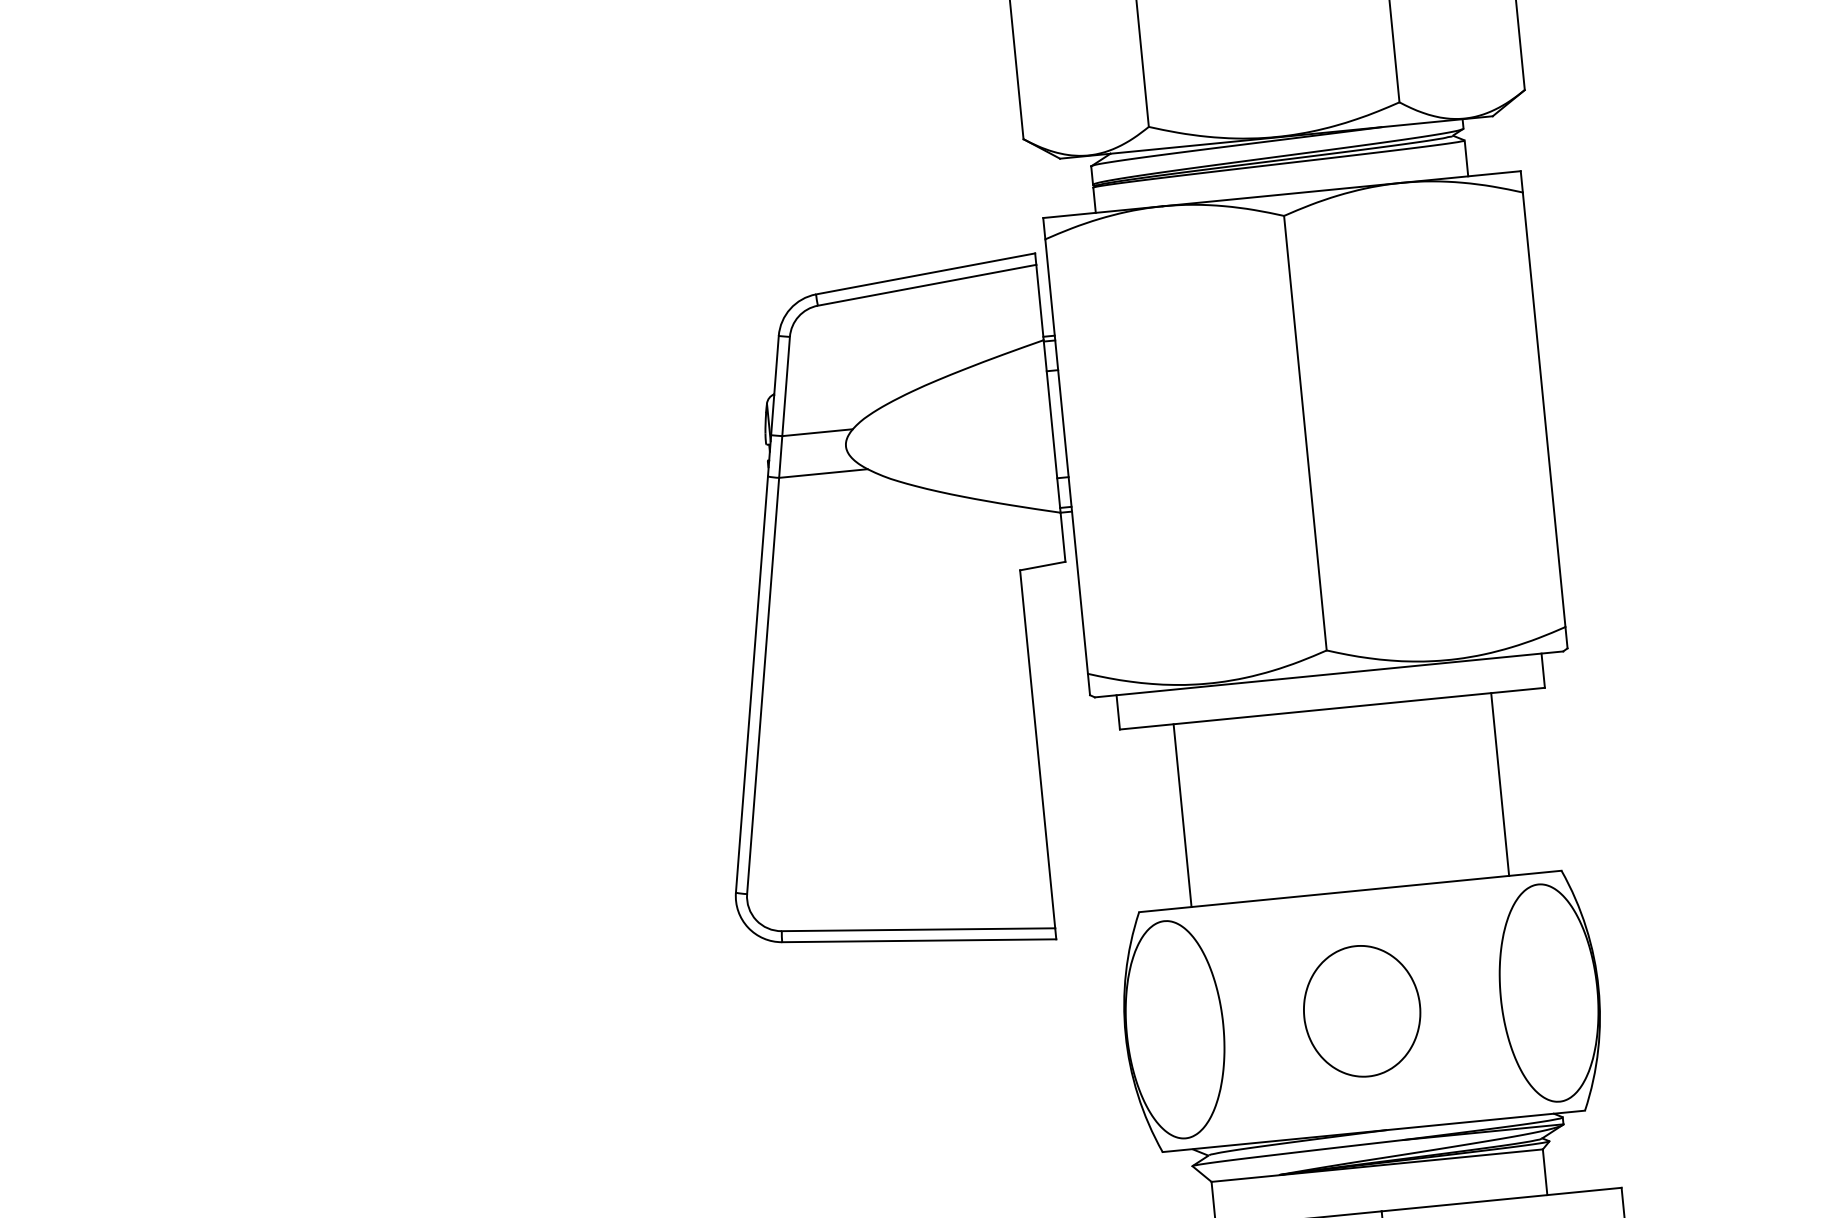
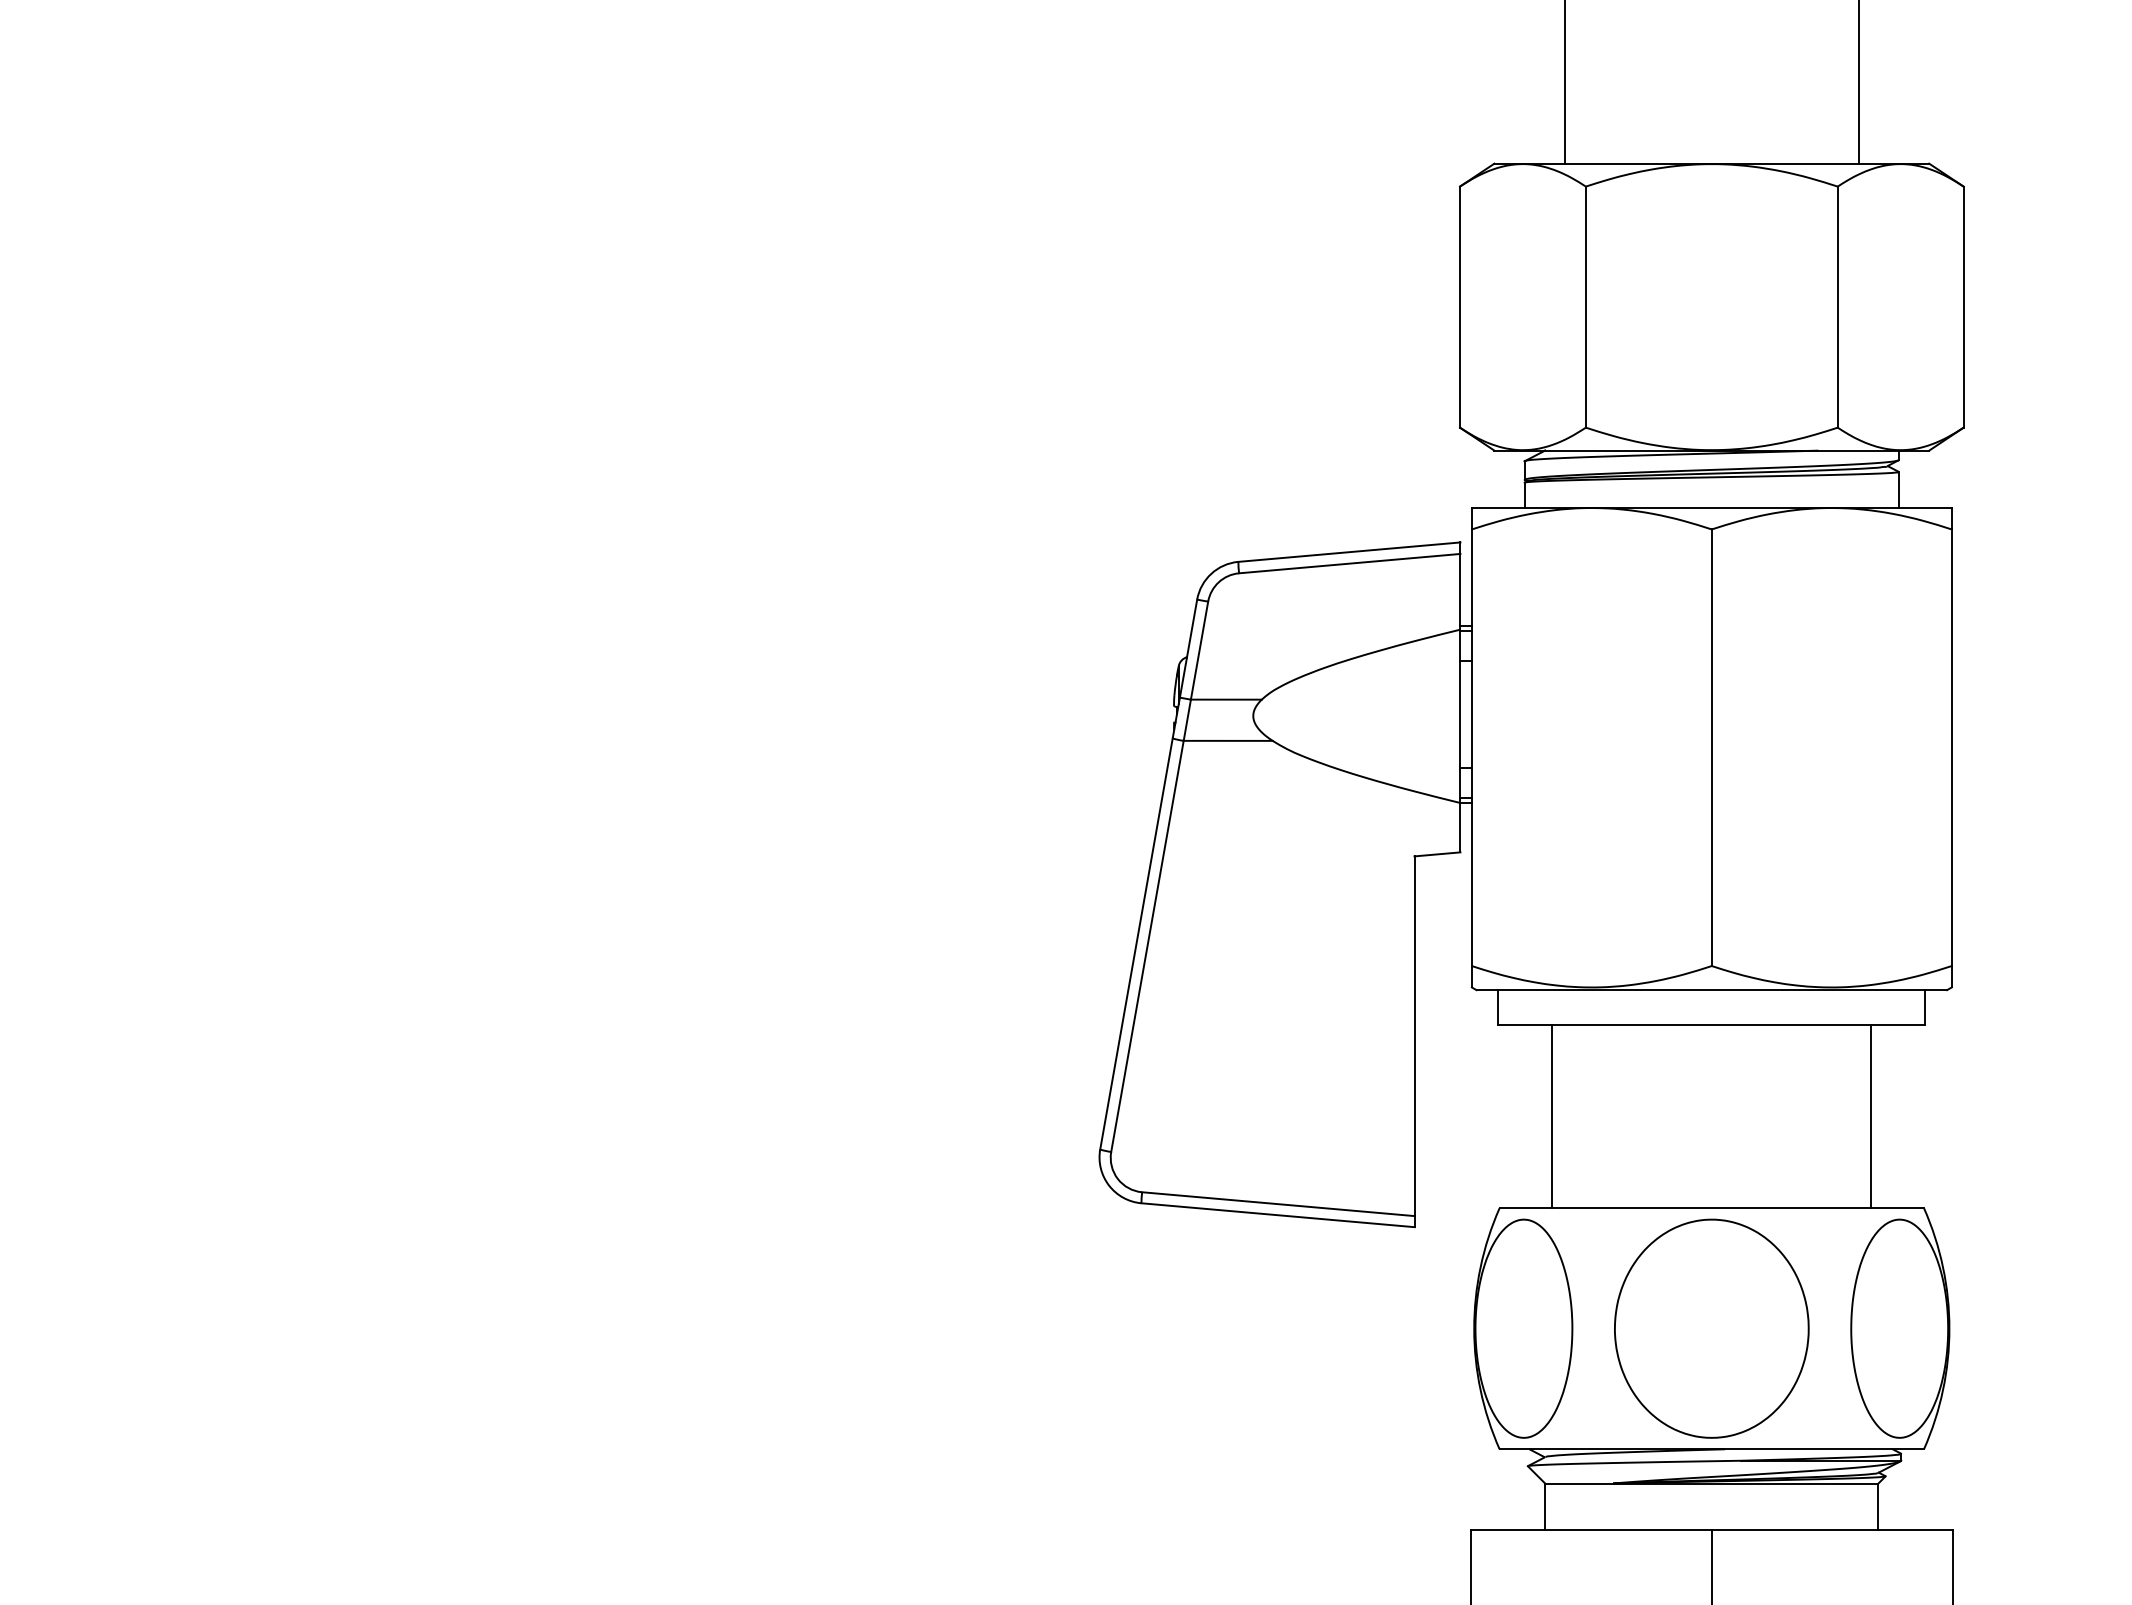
part: (1361, 1011) -> (1711, 1328), size x1.67

